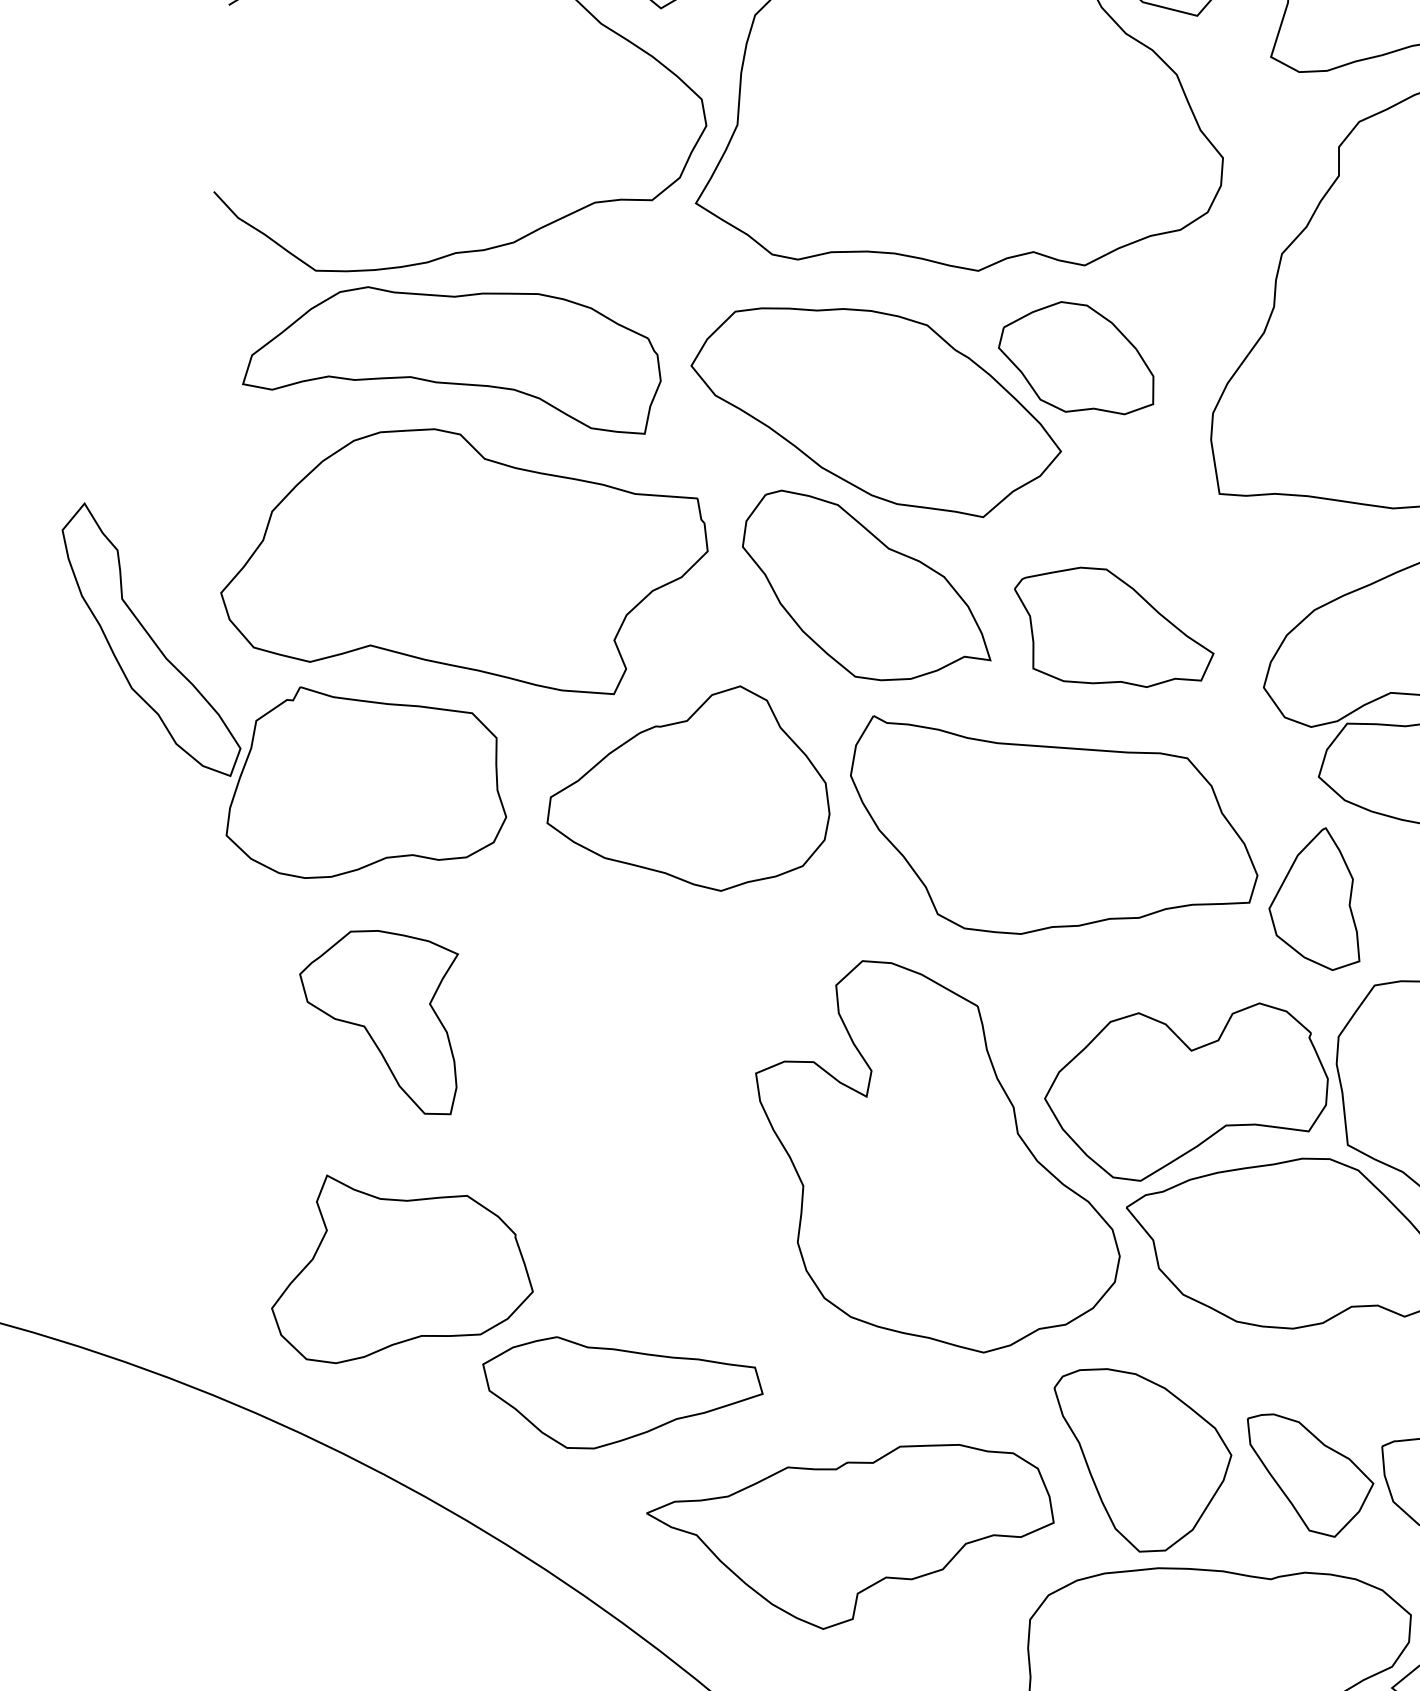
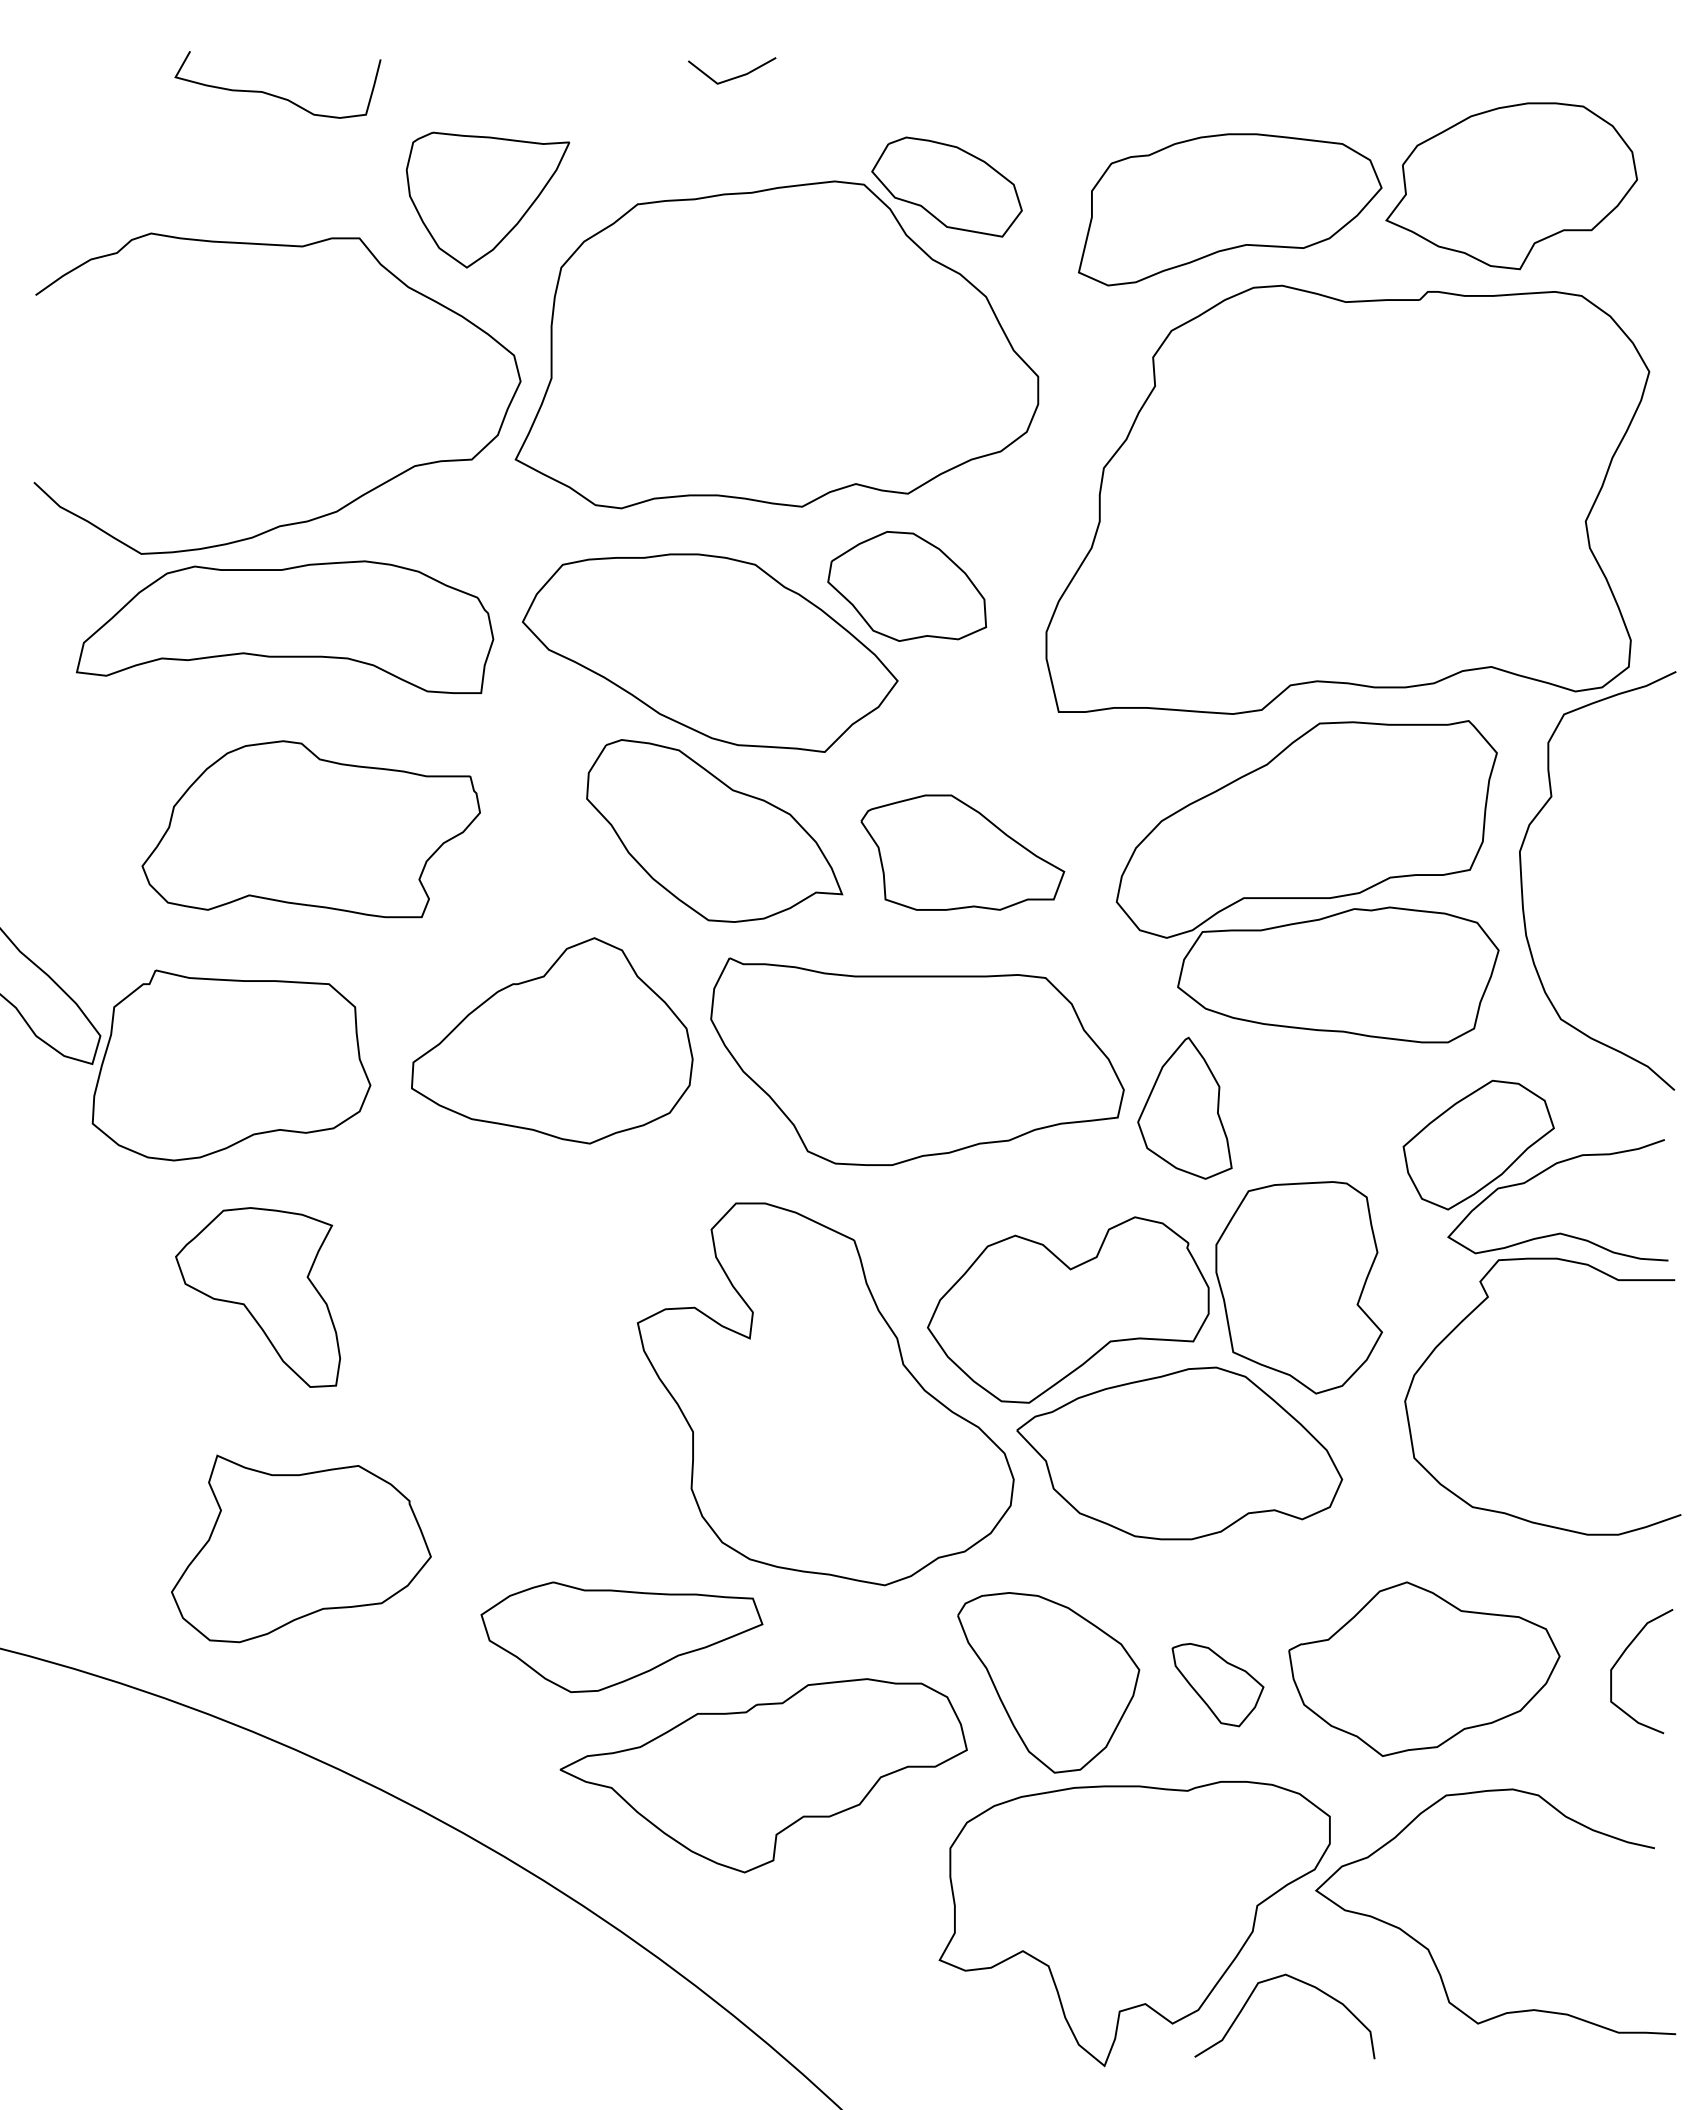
part: (465, 556) -> (311, 828), size x0.7
part: (621, 1396) -> (621, 1637), moved
part: (1308, 1475) -> (1217, 1684), size x0.7

